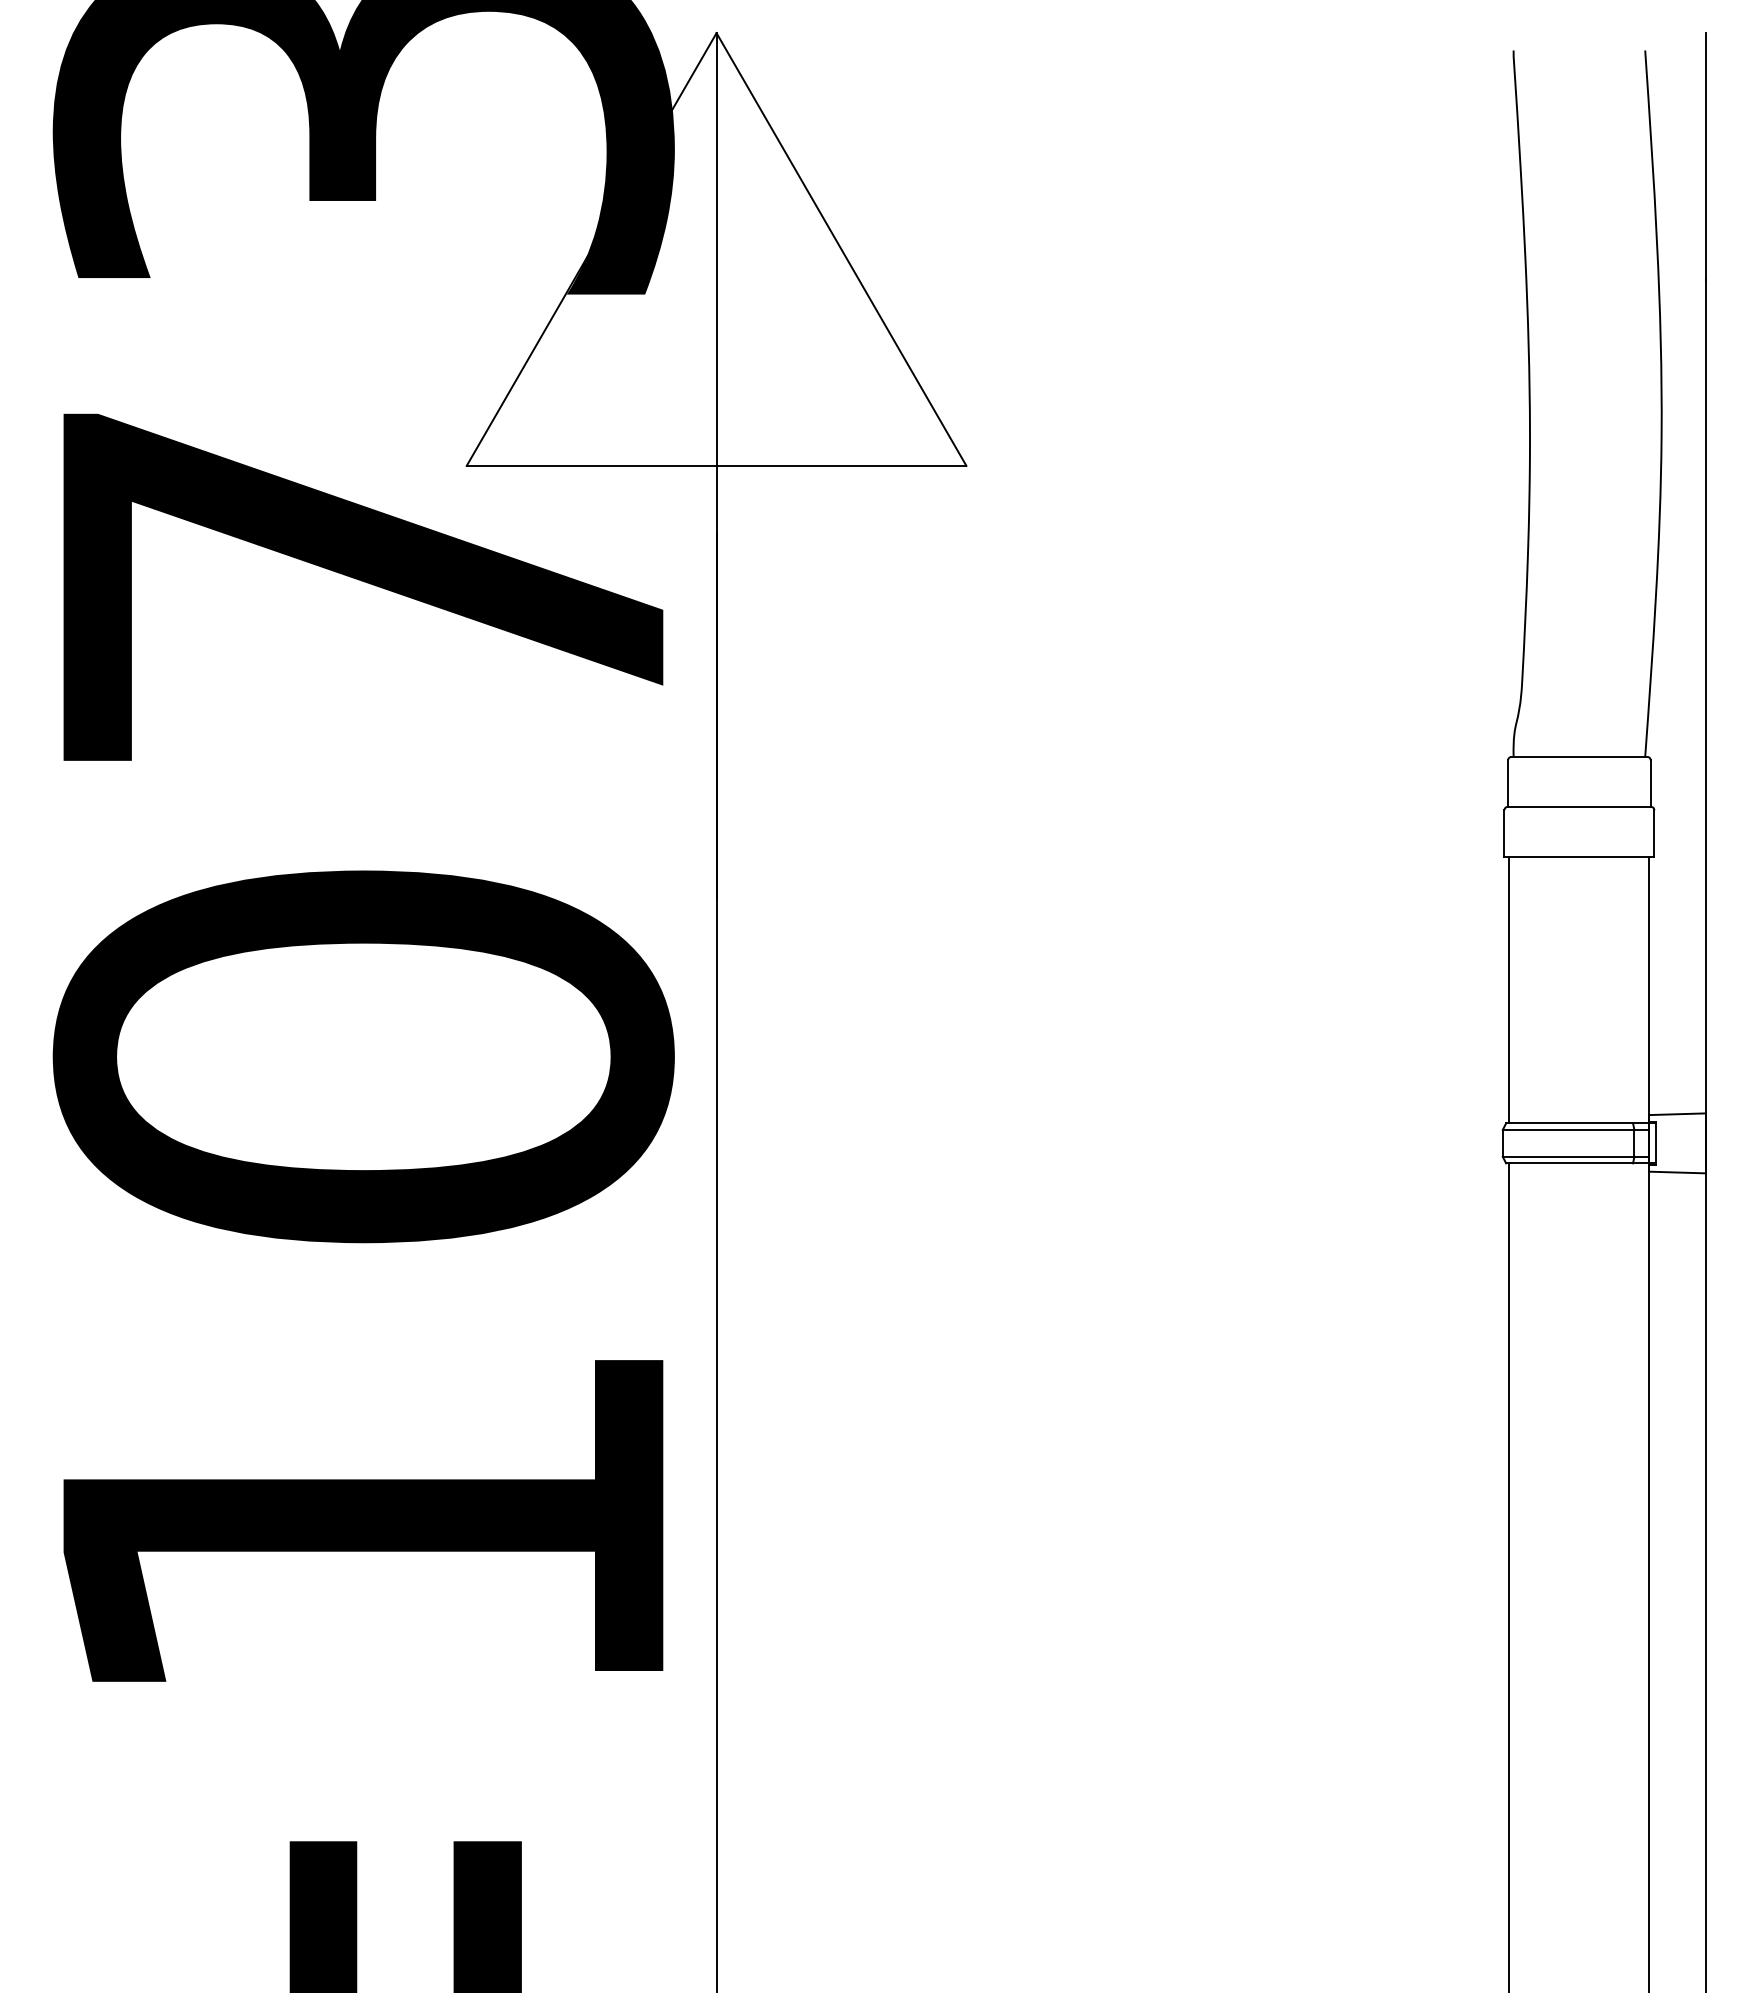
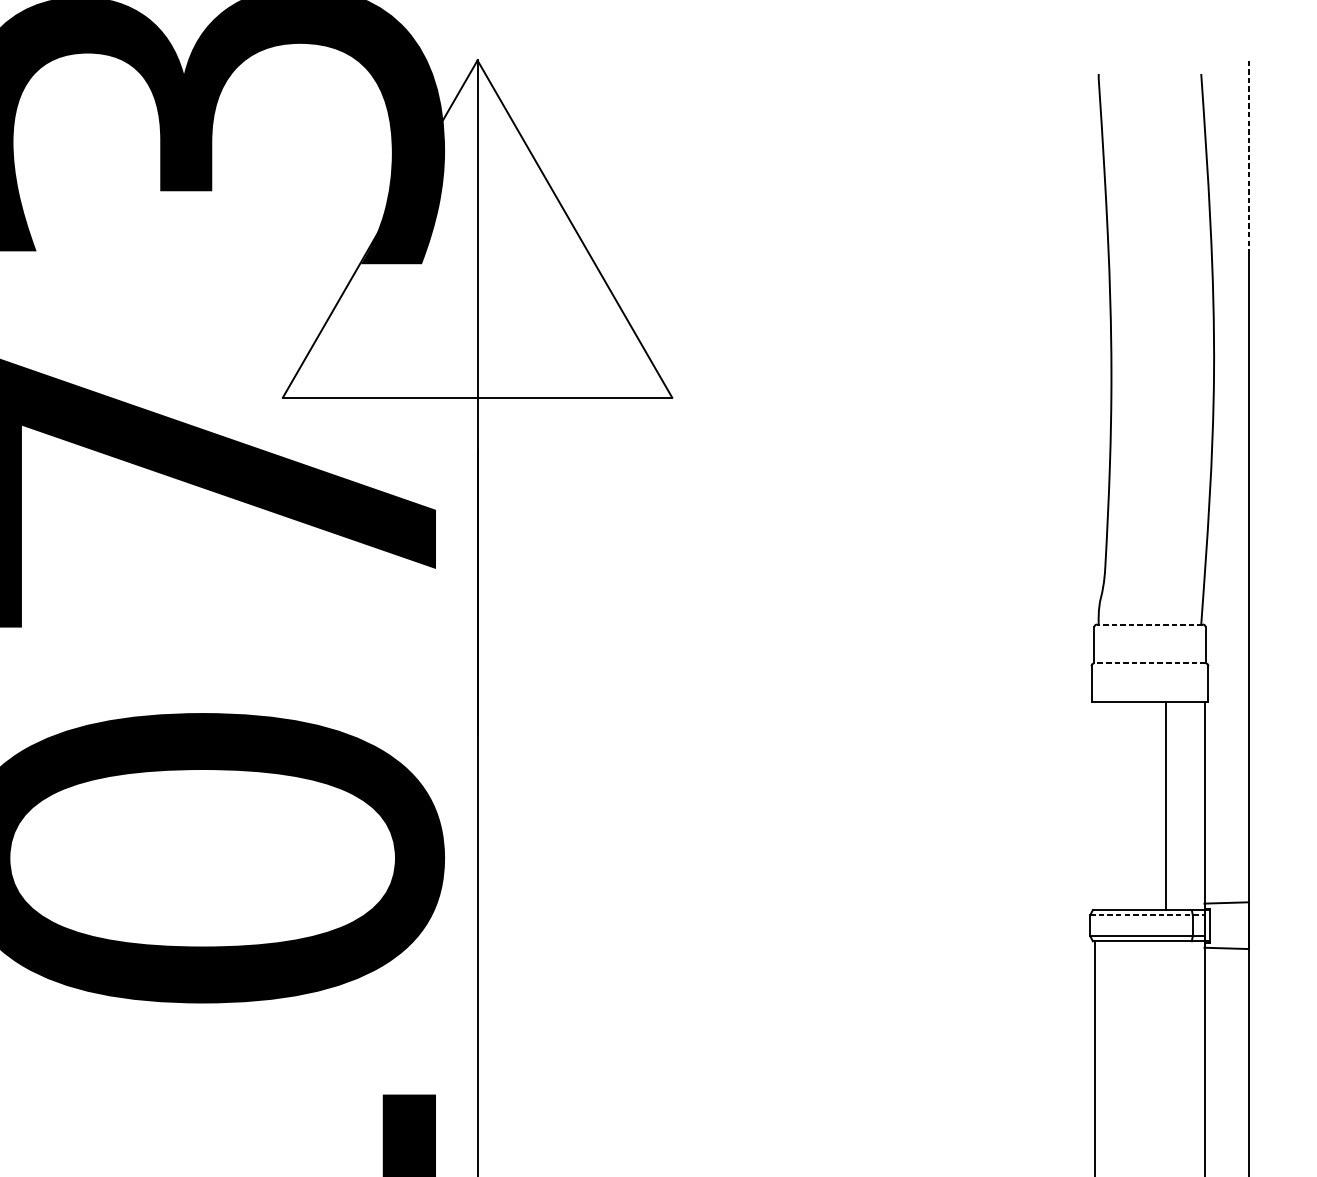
line: (1706, 156) -> (1249, 156), solid -> dashed
line: (1579, 756) -> (1150, 624), solid -> dashed
line: (1579, 806) -> (1150, 663), solid -> dashed
line: (1509, 989) -> (1165, 805), moved
line: (1576, 1130) -> (1147, 915), solid -> dashed

